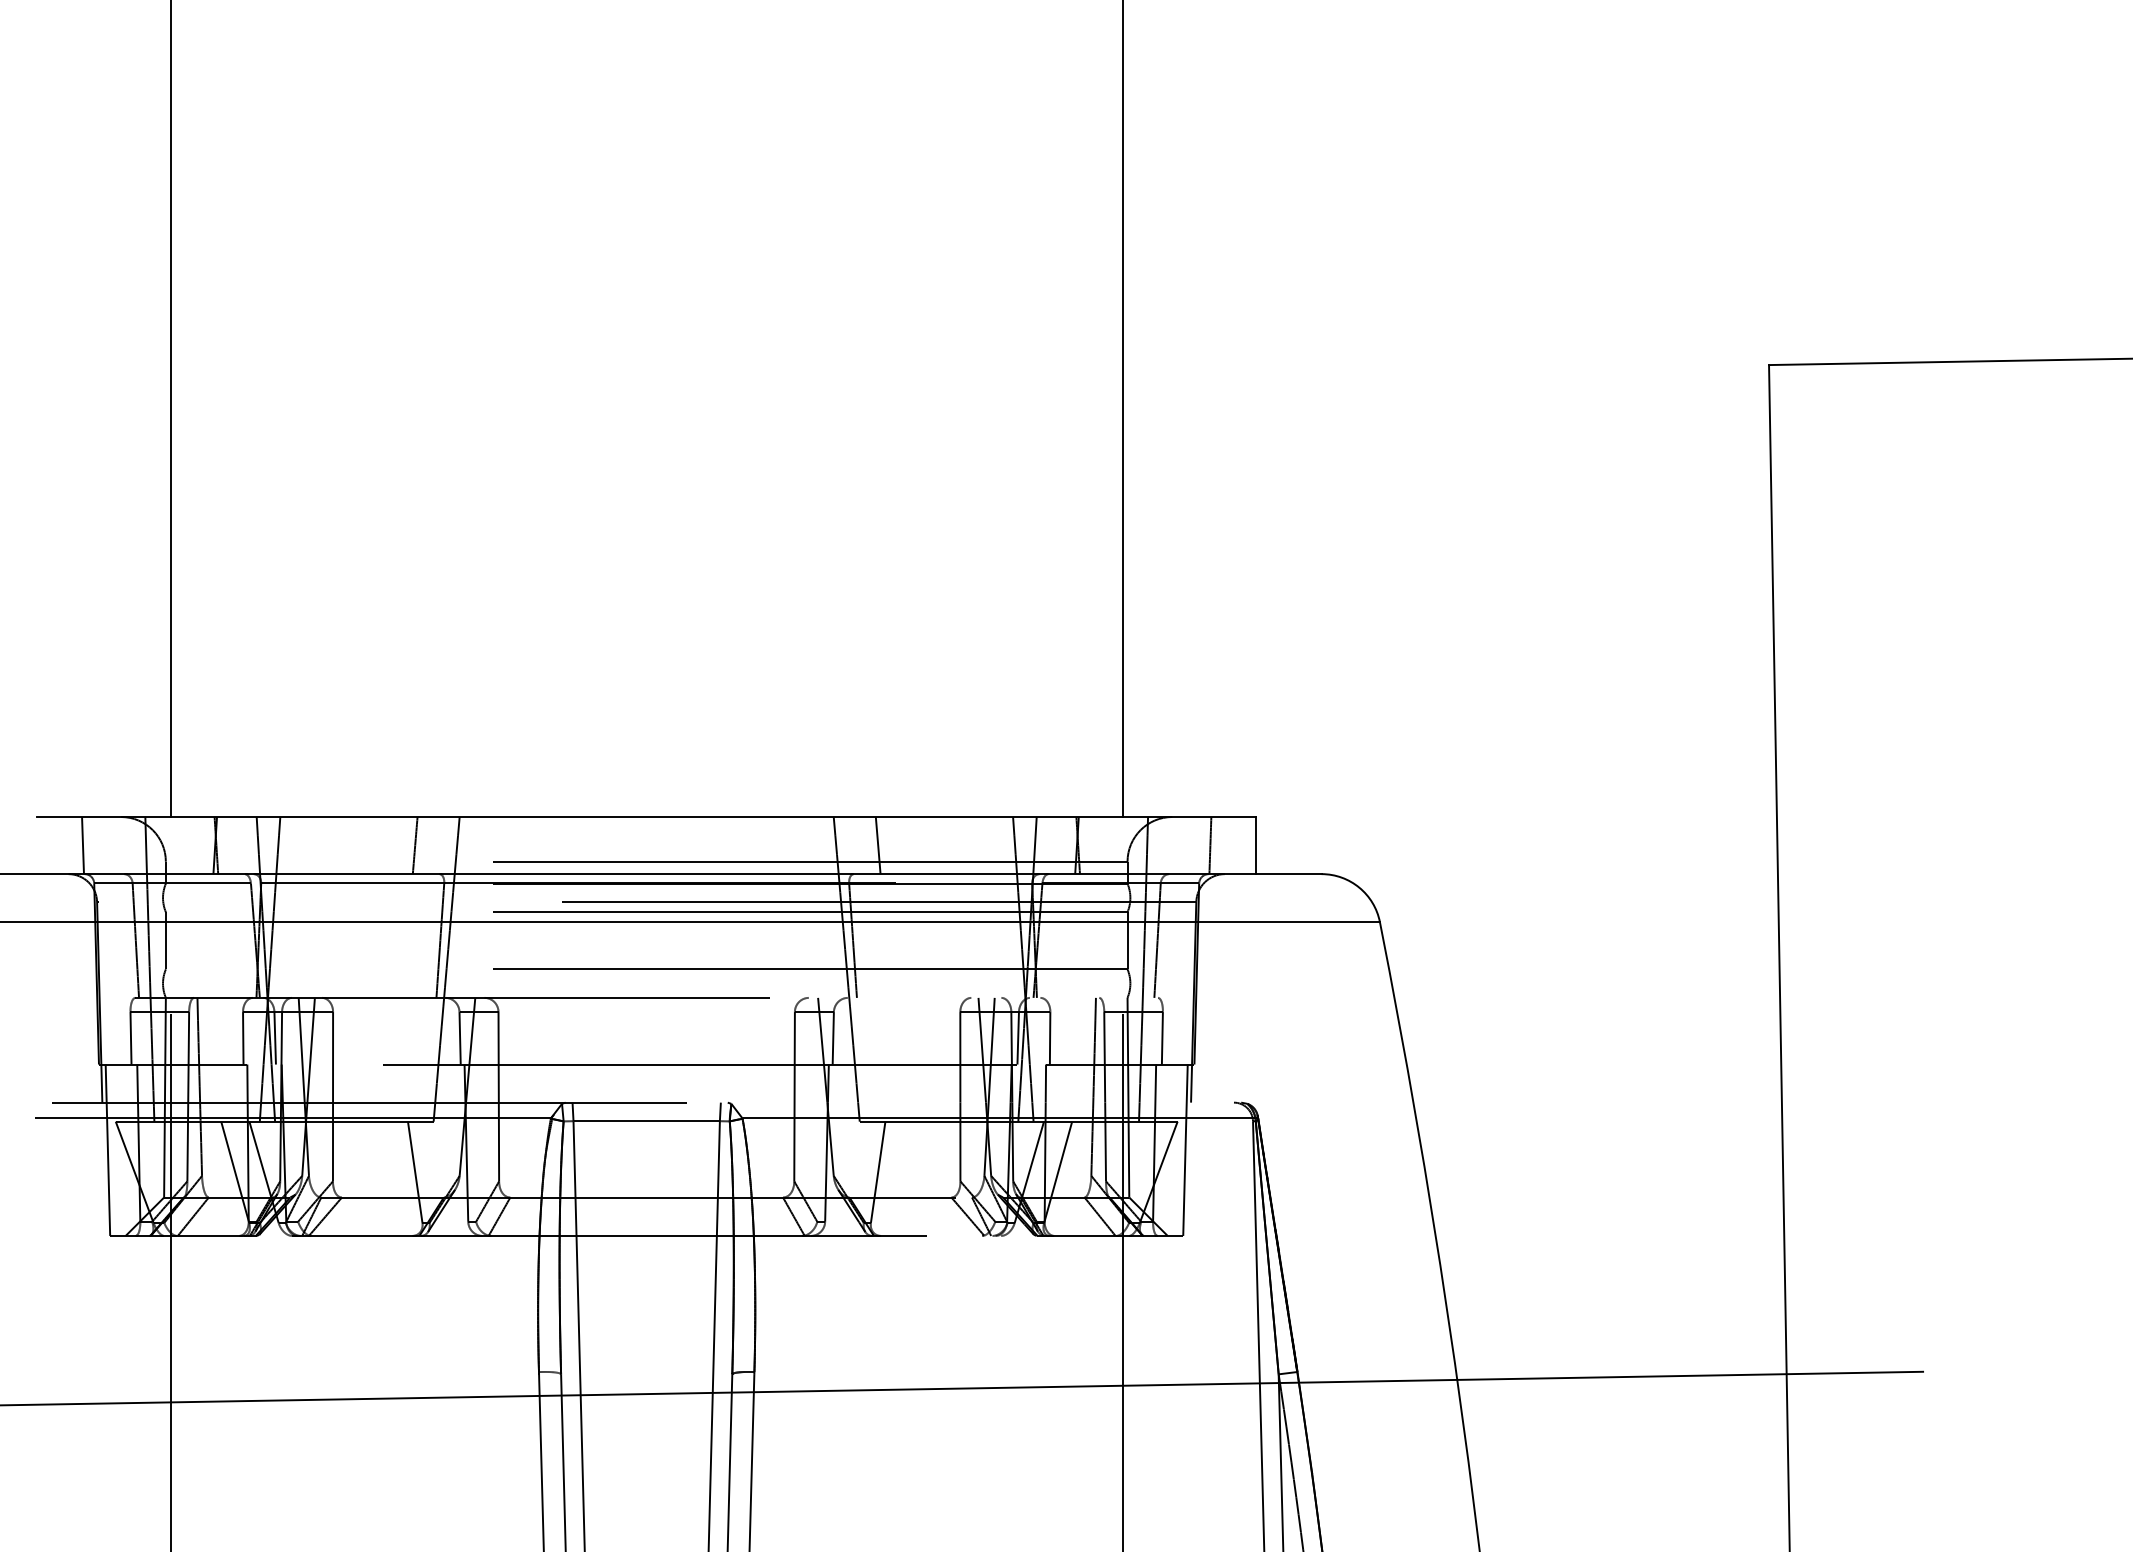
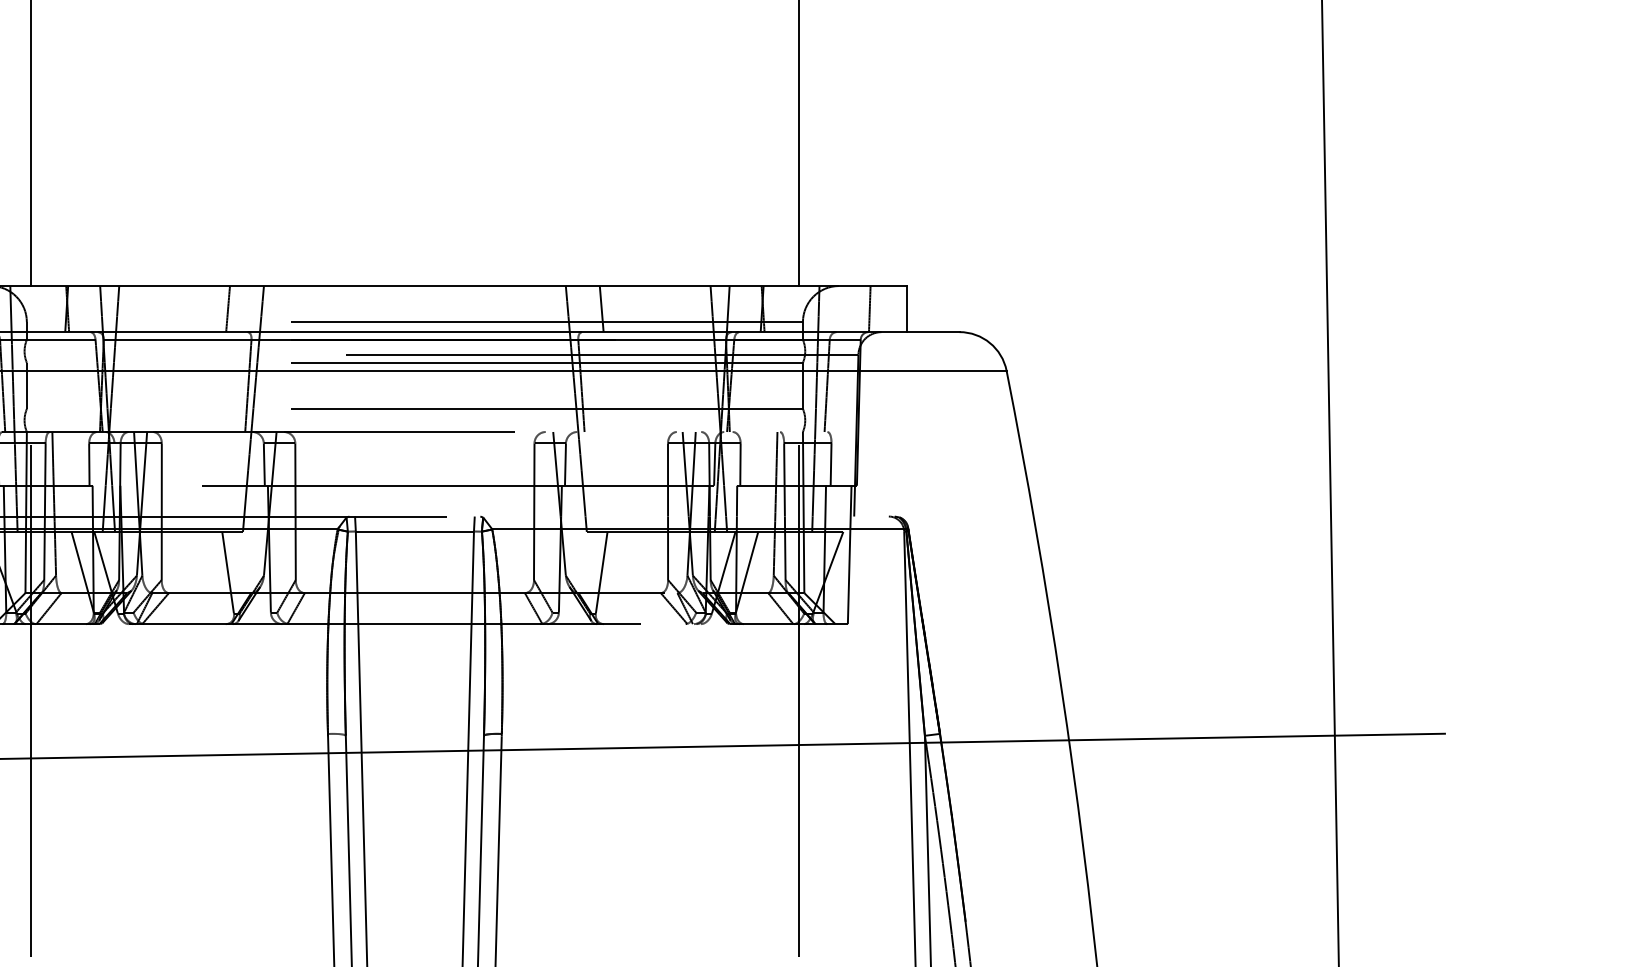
line: (274, 1038) -> (114, 464), removed

